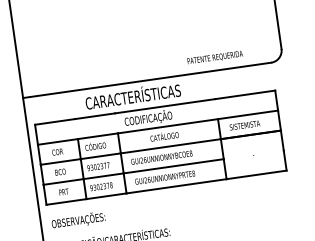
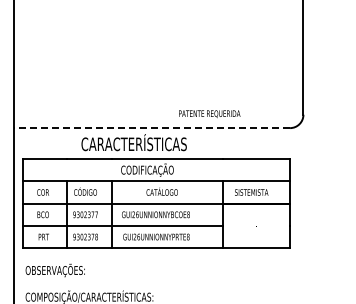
text: (215, 58) -> (209, 114), moved
line: (146, 80) -> (151, 128), solid -> dashed

